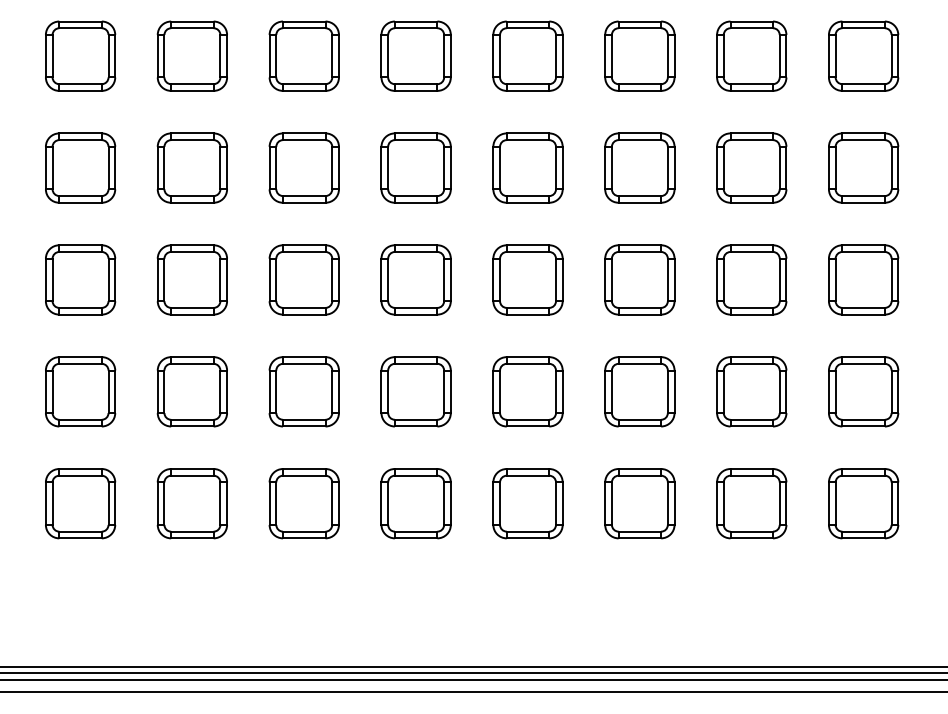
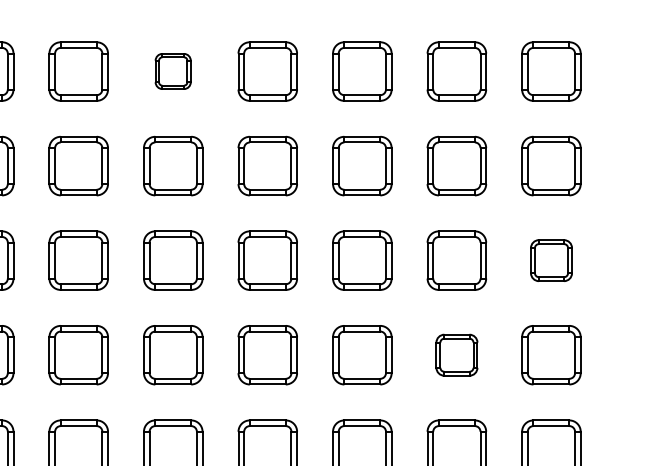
part: (415, 55) -> (172, 70), size x0.6
part: (863, 279) -> (551, 260), size x0.7
part: (751, 391) -> (456, 354), size x0.7

